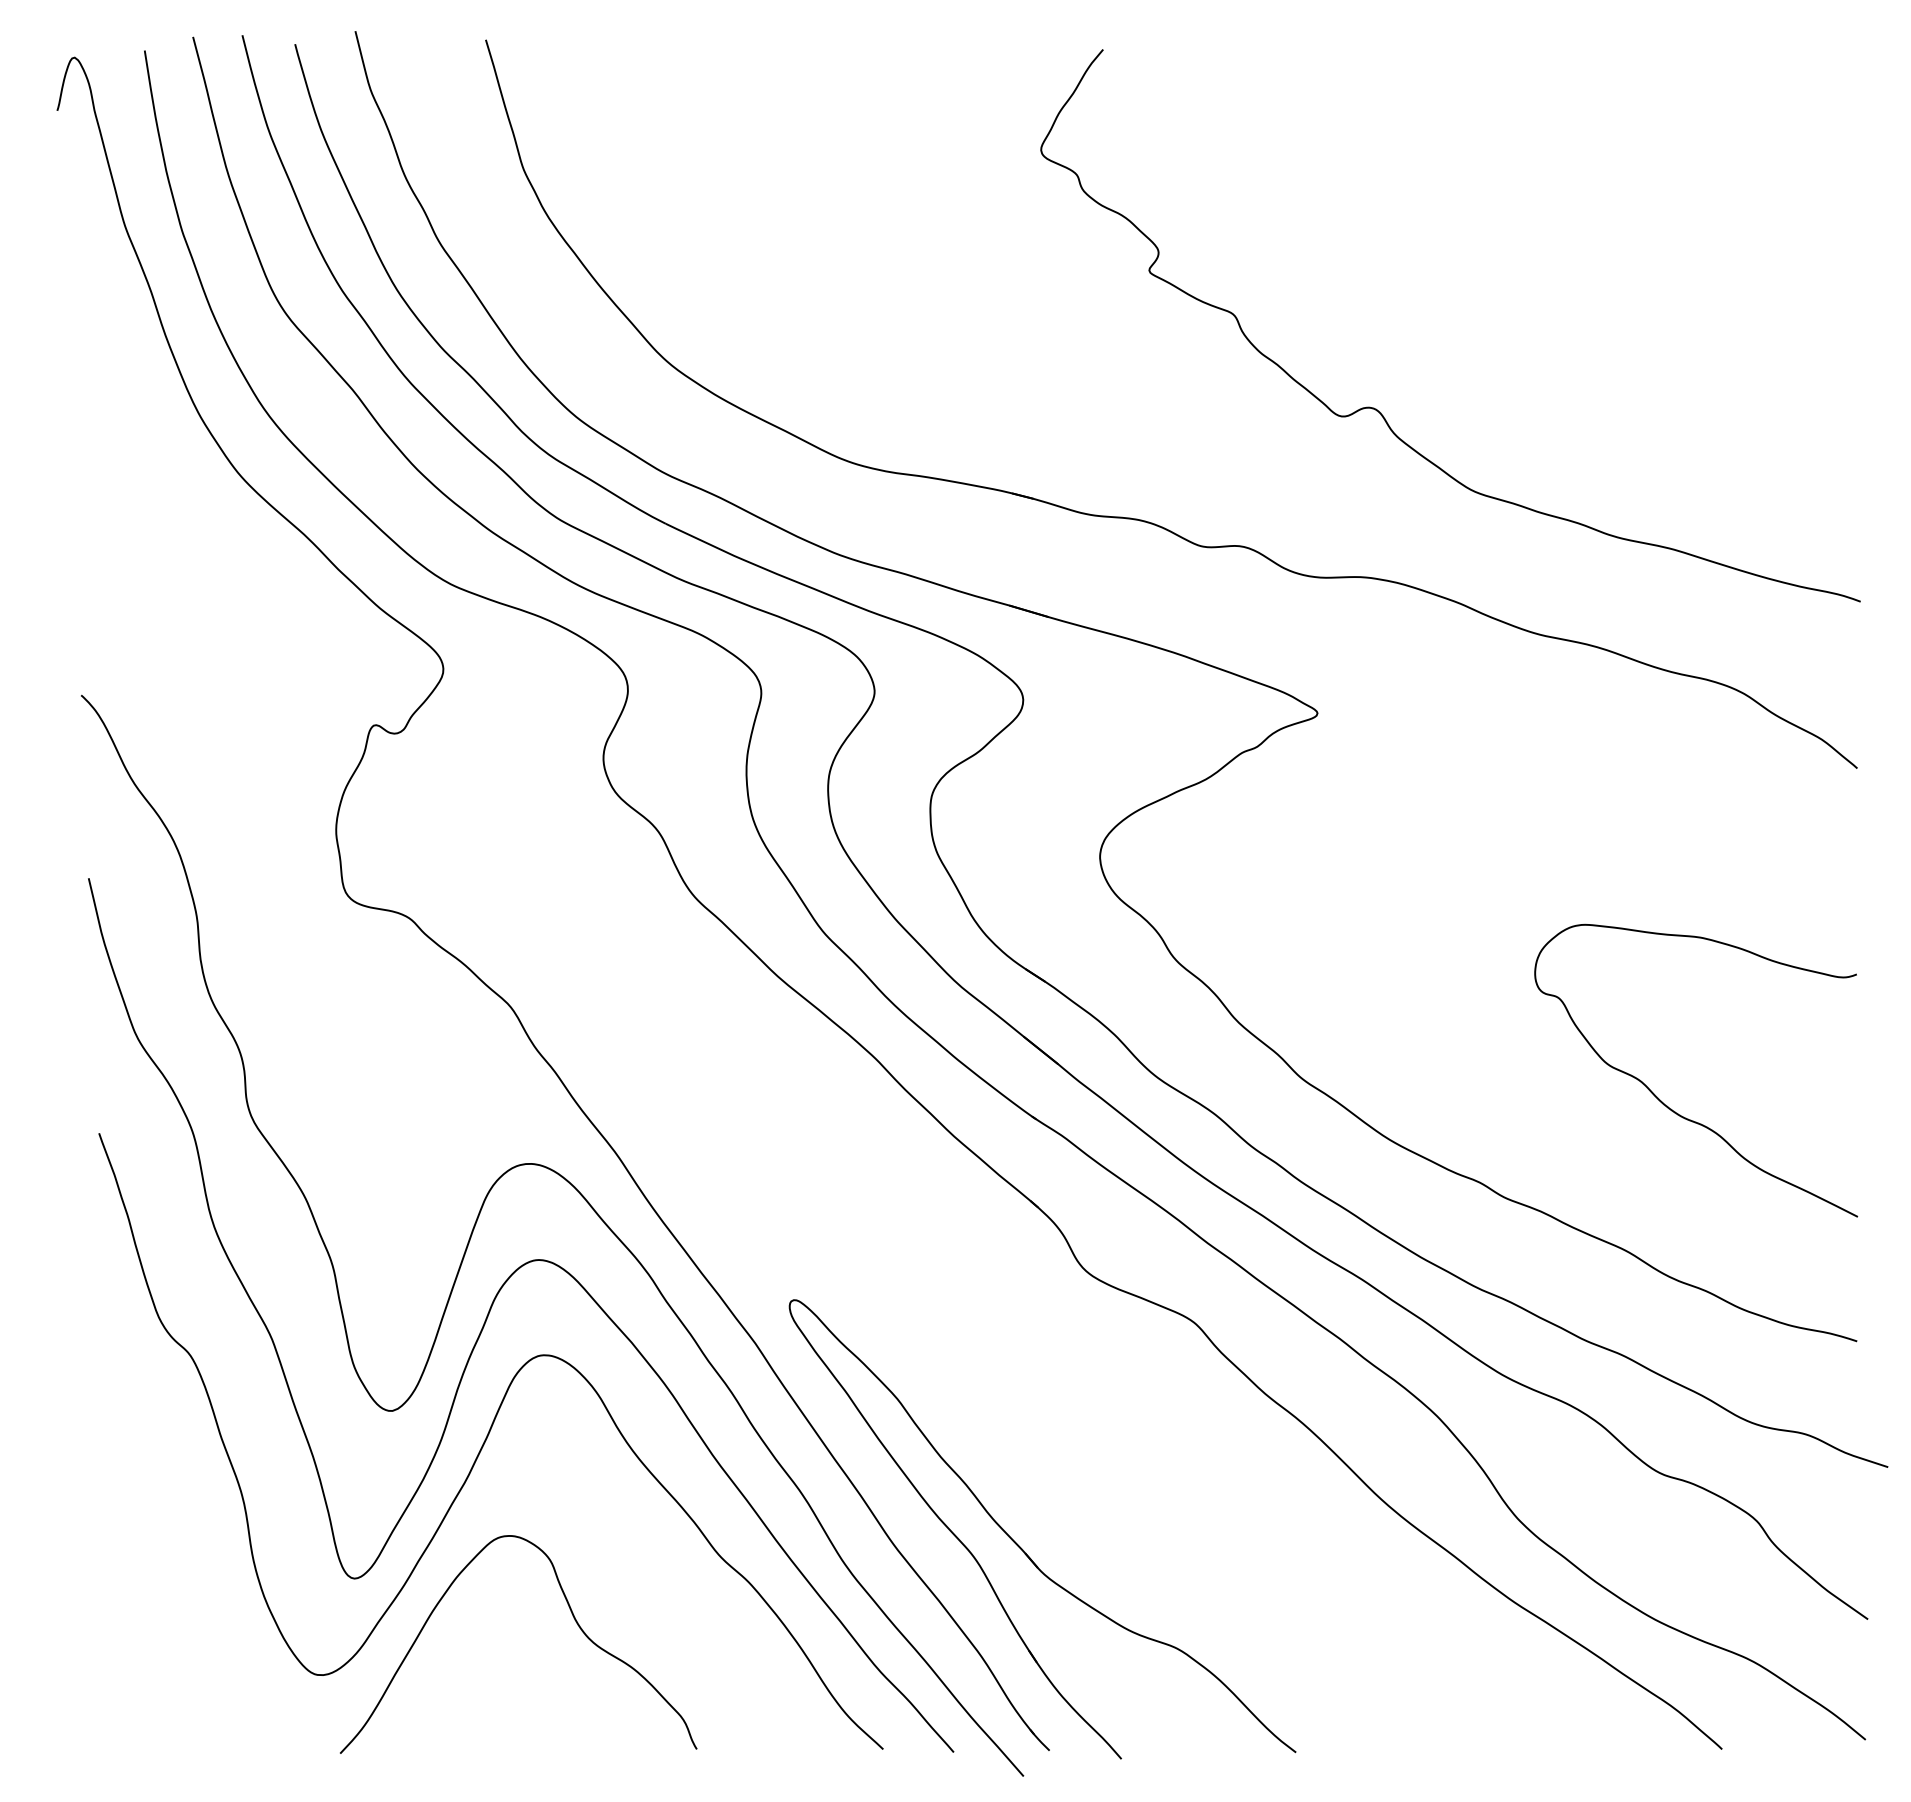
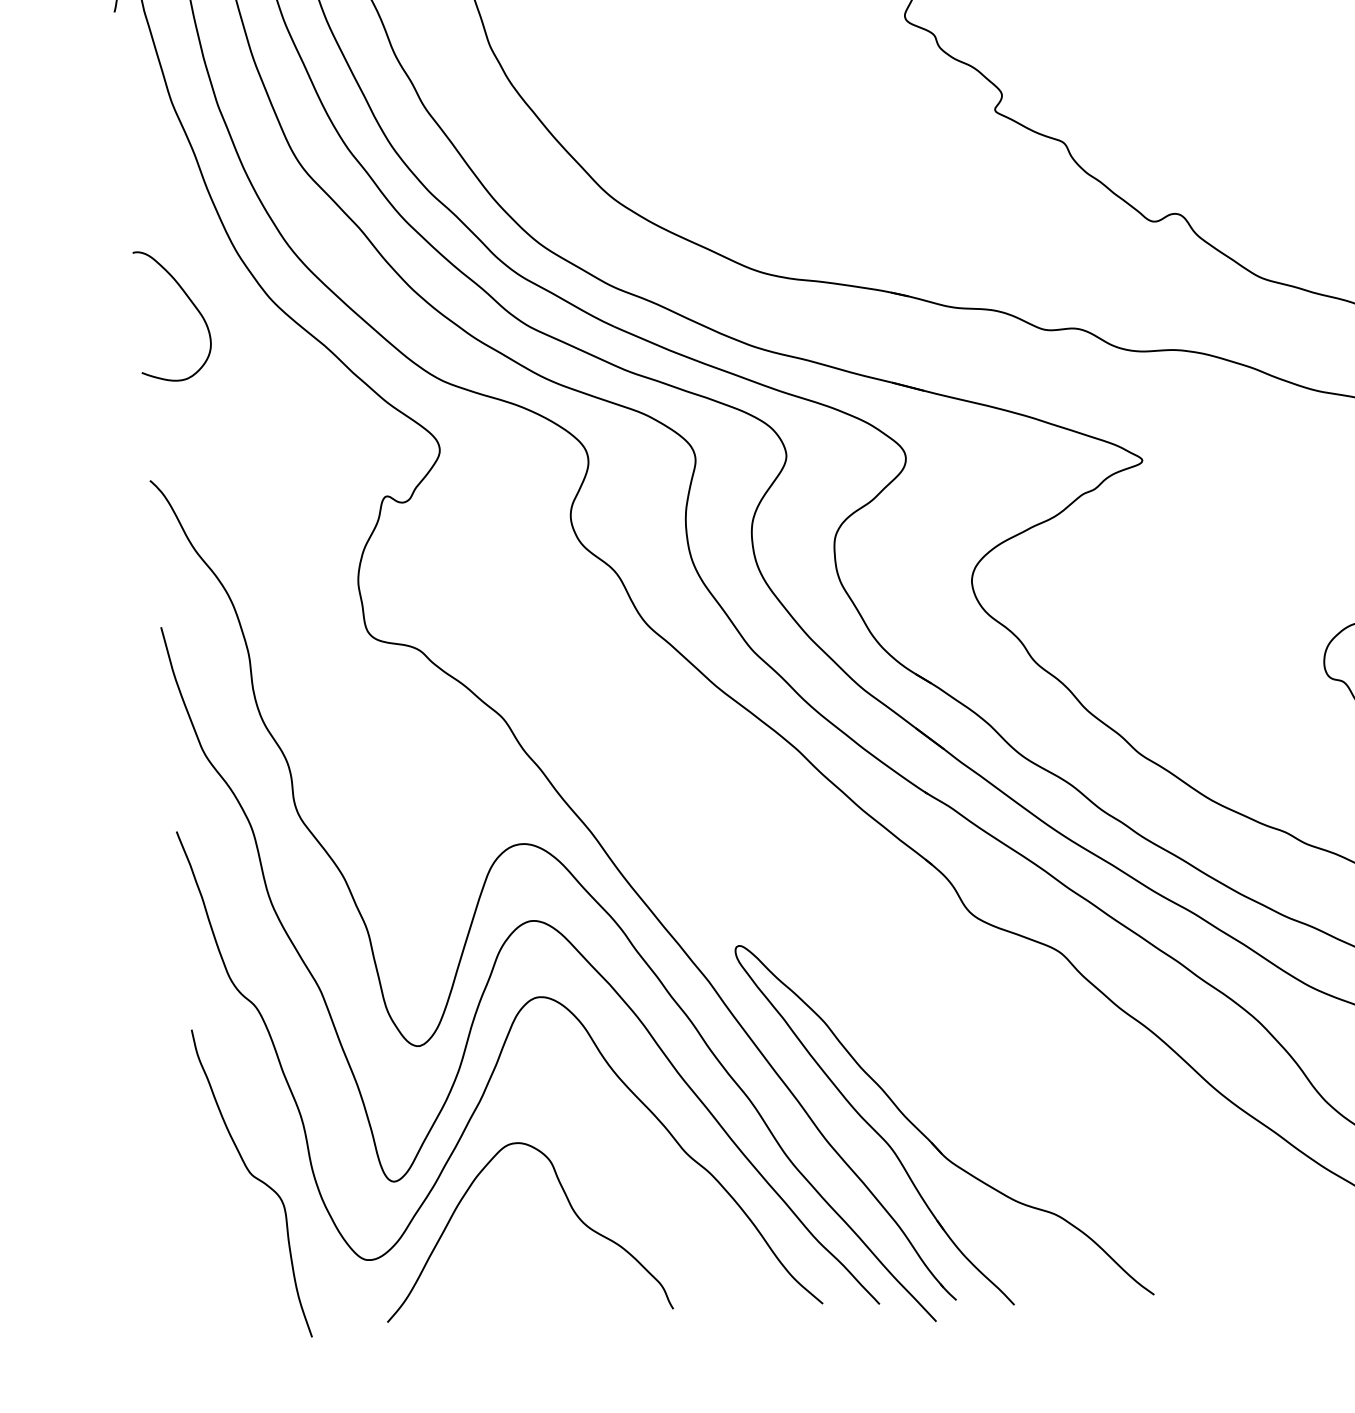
curve: (139, 474) -> (190, 301), added
curve: (181, 1568) -> (254, 1178), added

